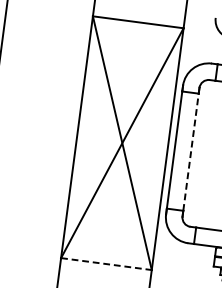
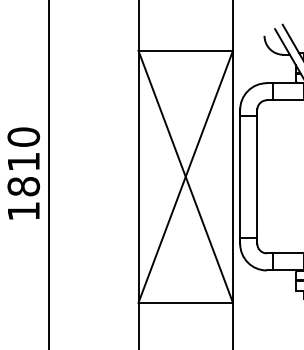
line: (191, 151) -> (257, 176), dashed -> solid
line: (107, 263) -> (186, 302), dashed -> solid

